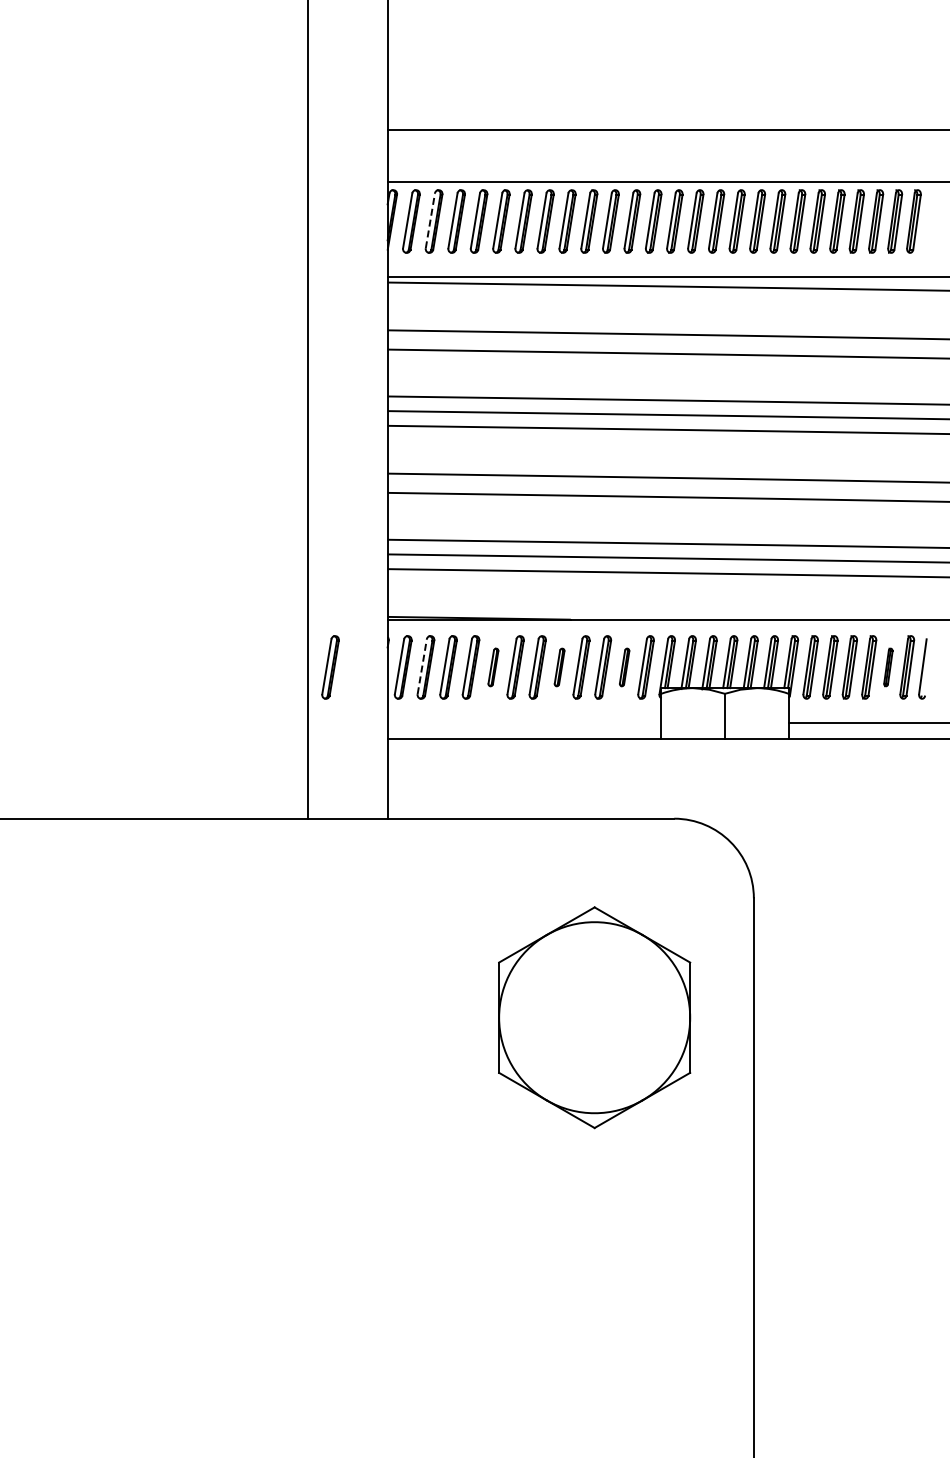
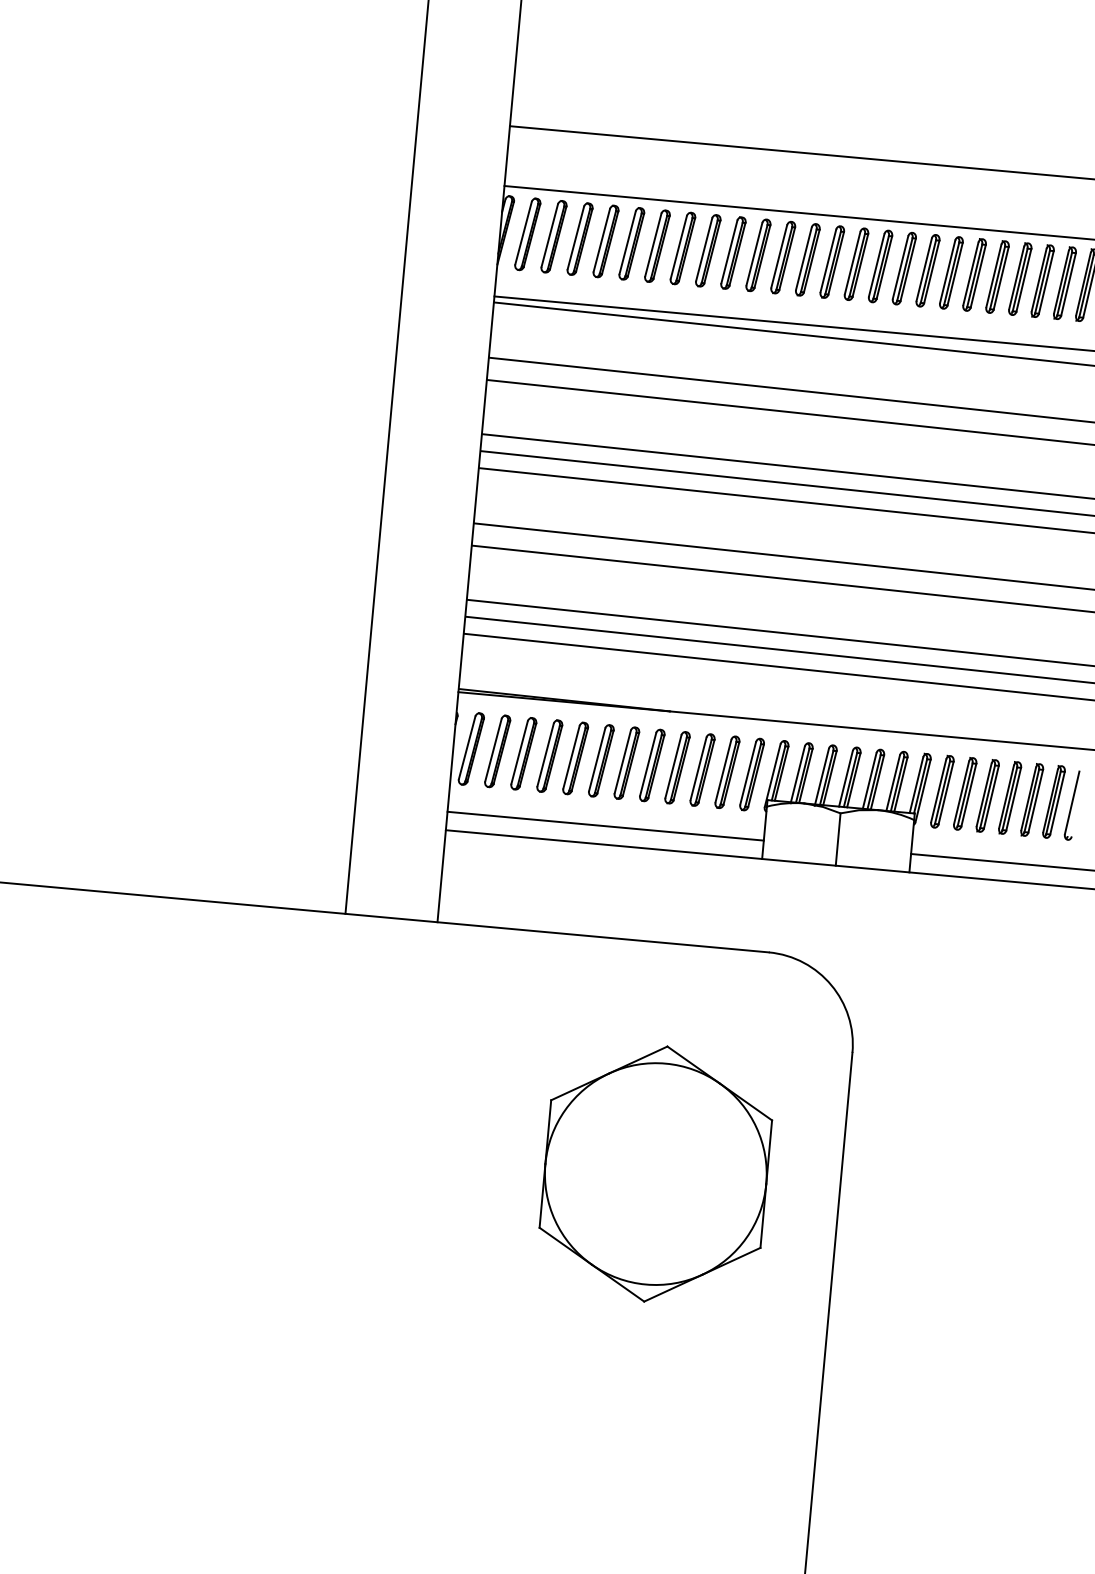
line: (430, 220) -> (549, 235), dashed -> solid
line: (422, 666) -> (493, 749), dashed -> solid
part: (330, 667) -> (387, 741), removed
part: (493, 667) -> (575, 758), size x1.67
part: (559, 667) -> (652, 765), size x1.67
part: (624, 667) -> (727, 772), size x1.67
part: (888, 667) -> (1032, 800), size x1.67
line: (524, 723) -> (605, 826), added

